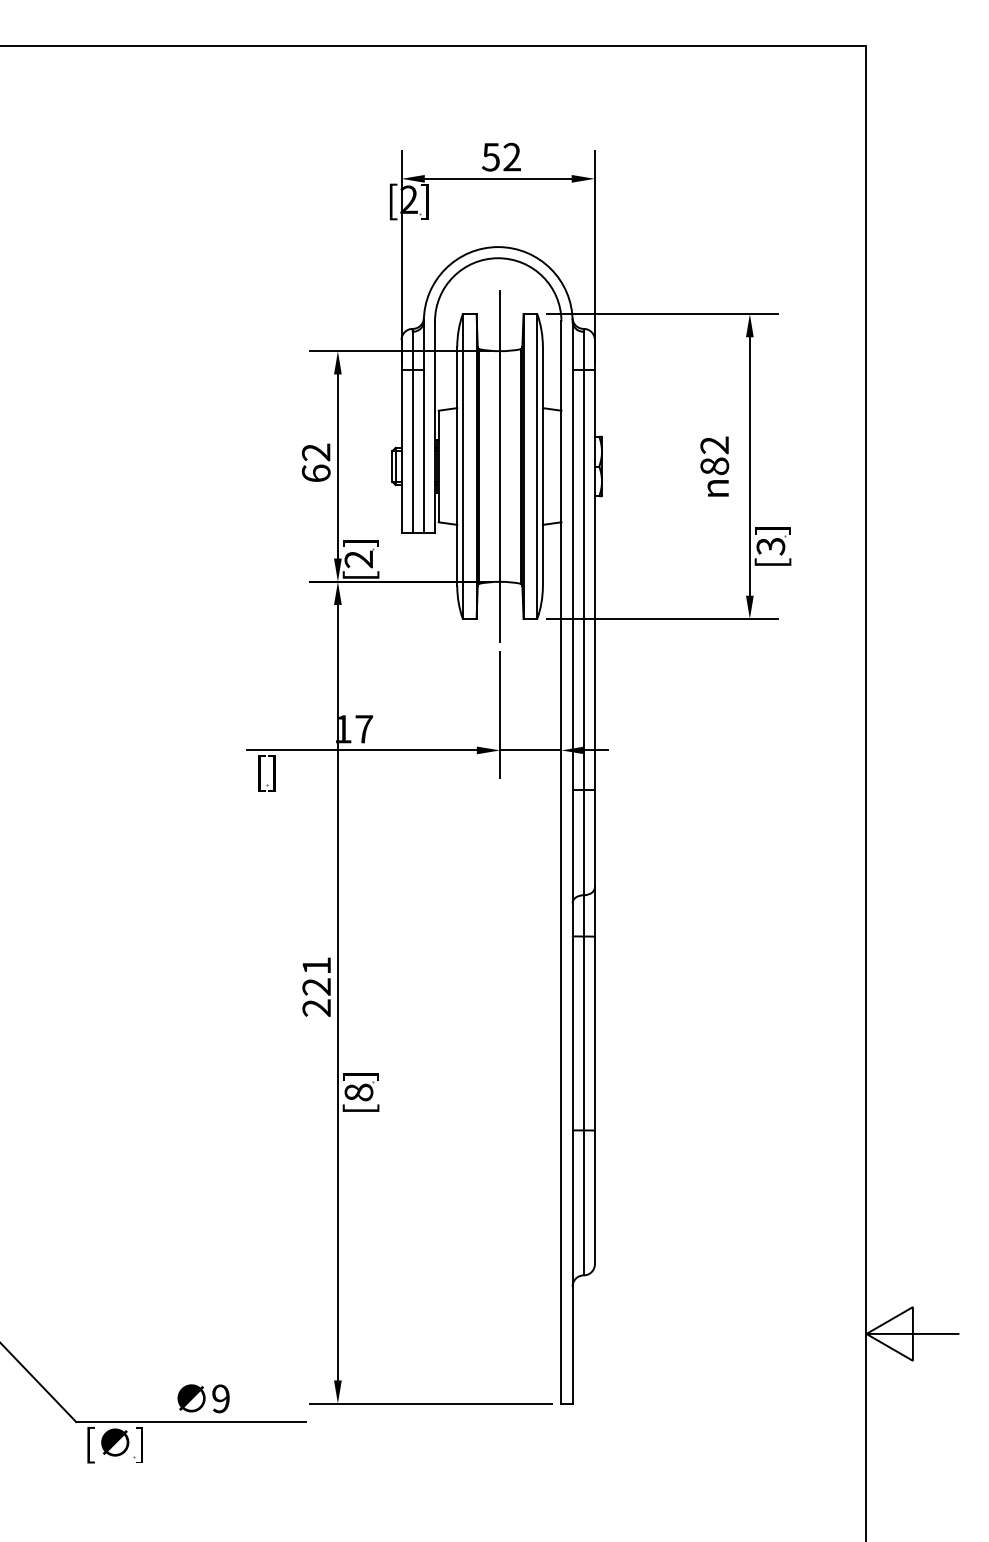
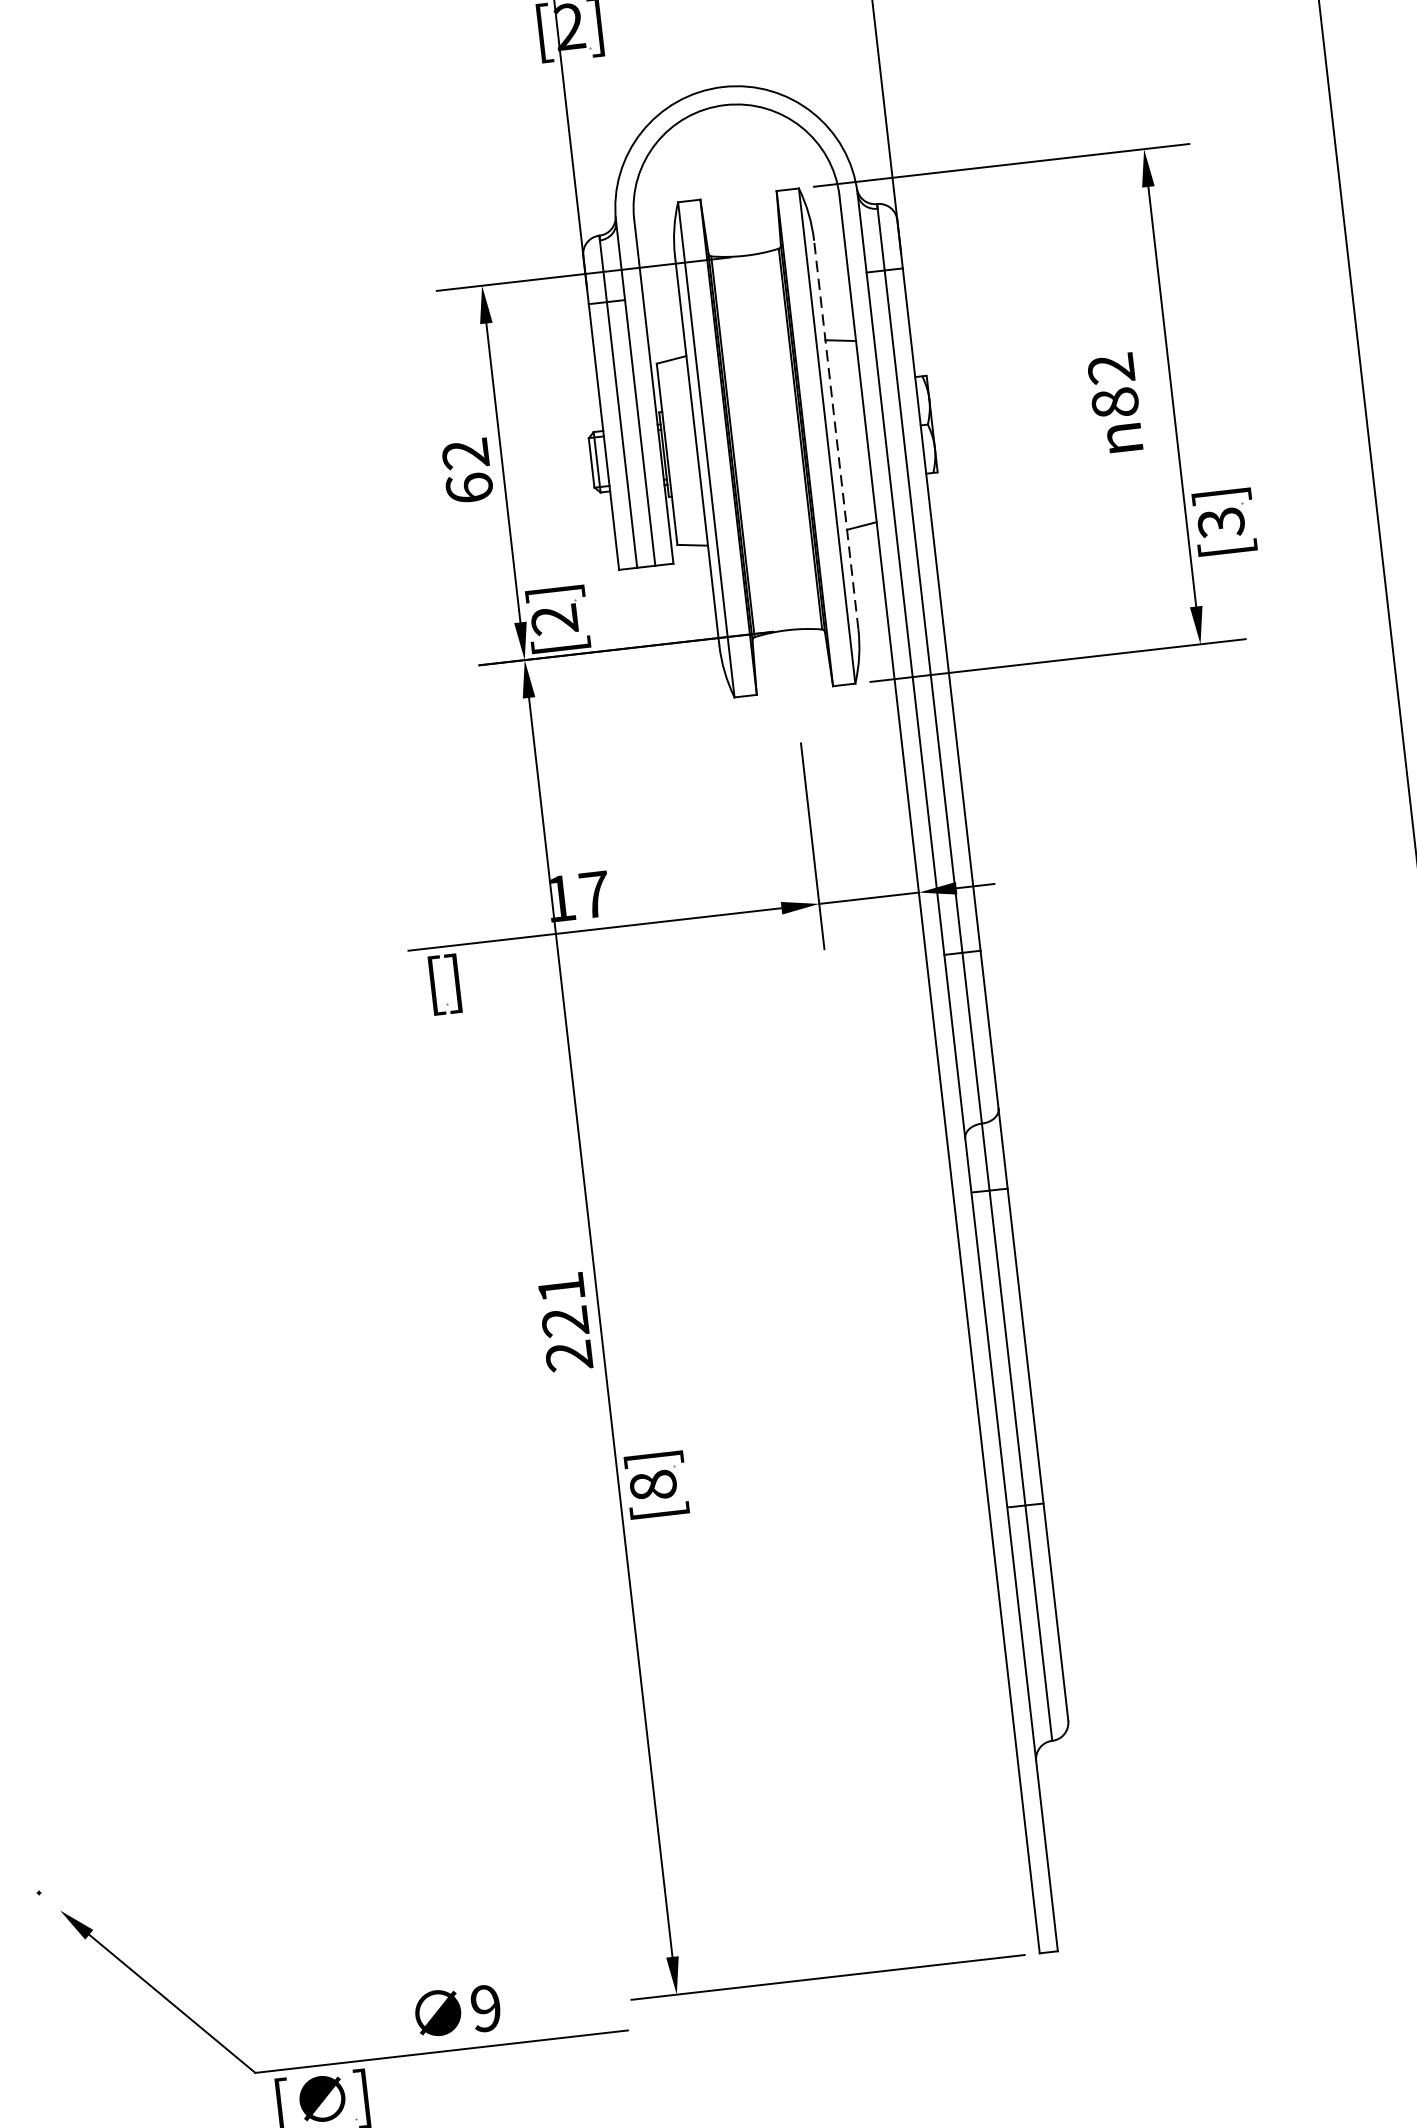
line: (500, 466) -> (767, 442), removed
line: (542, 466) -> (835, 435), solid -> dashed

